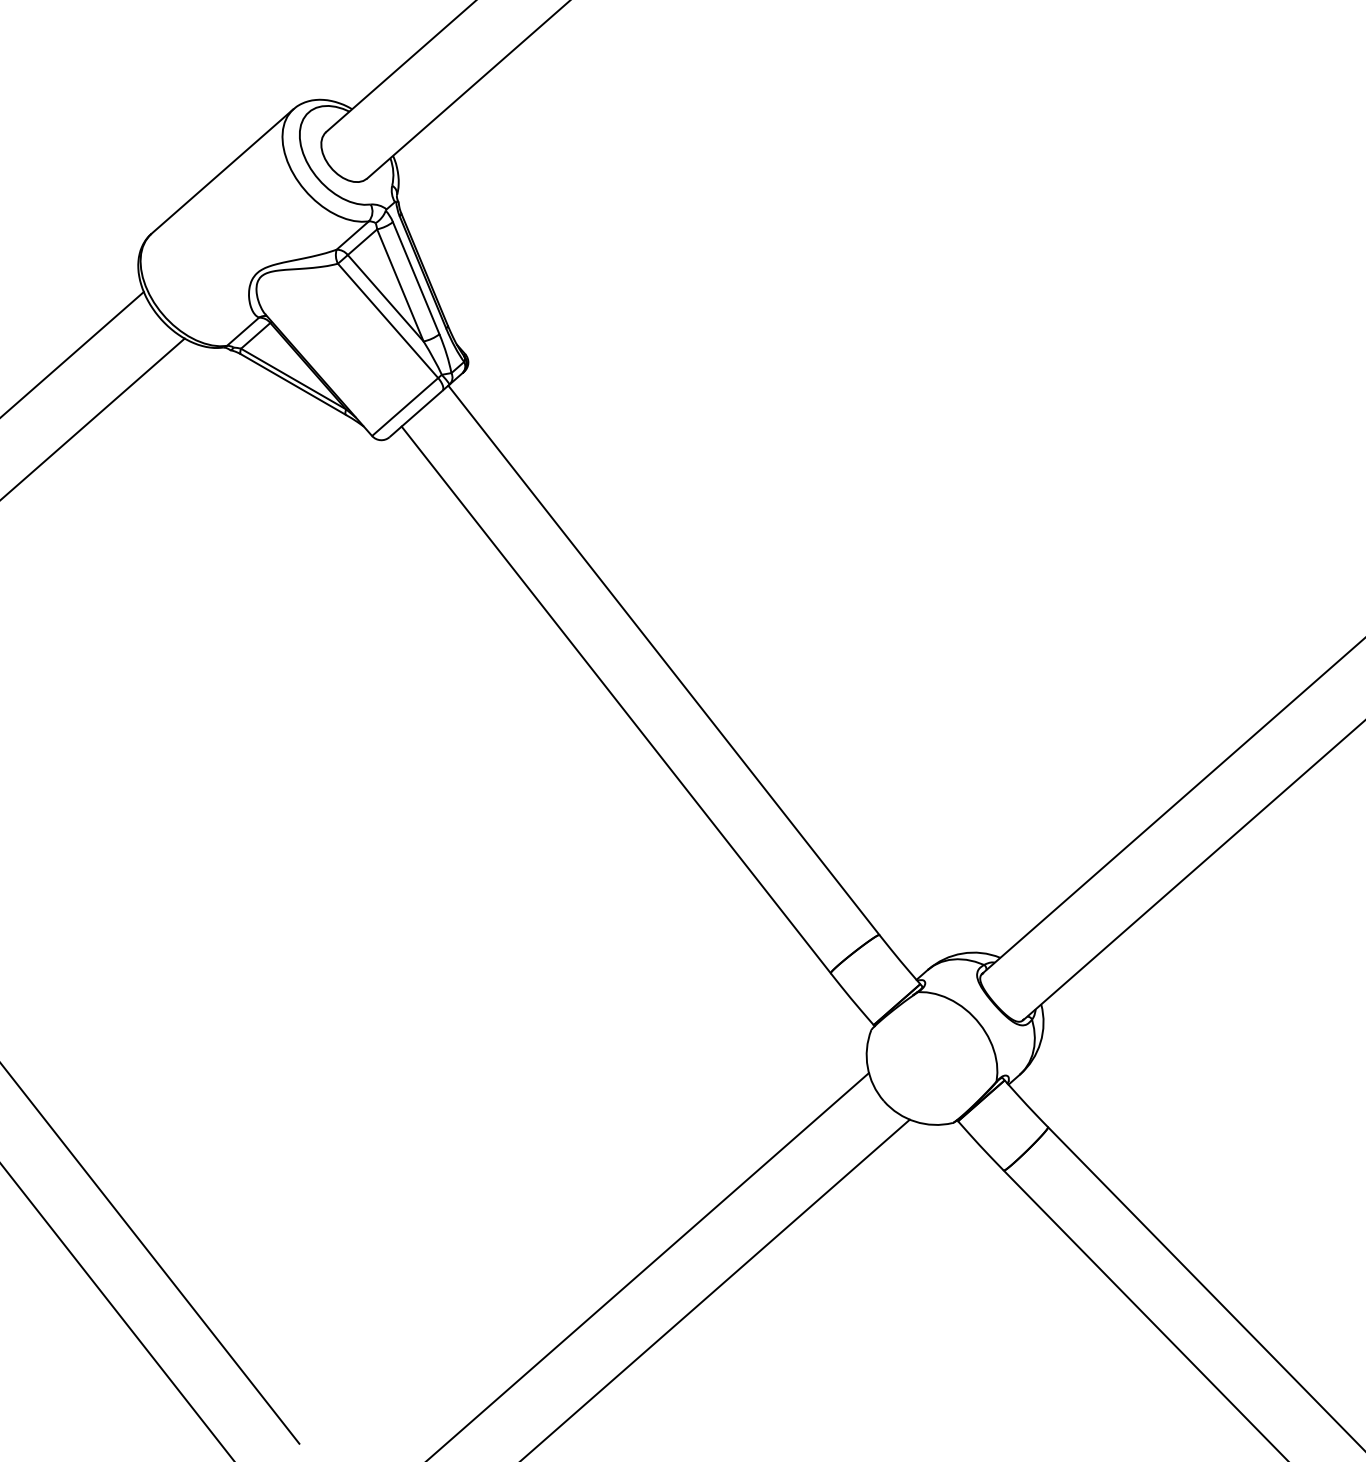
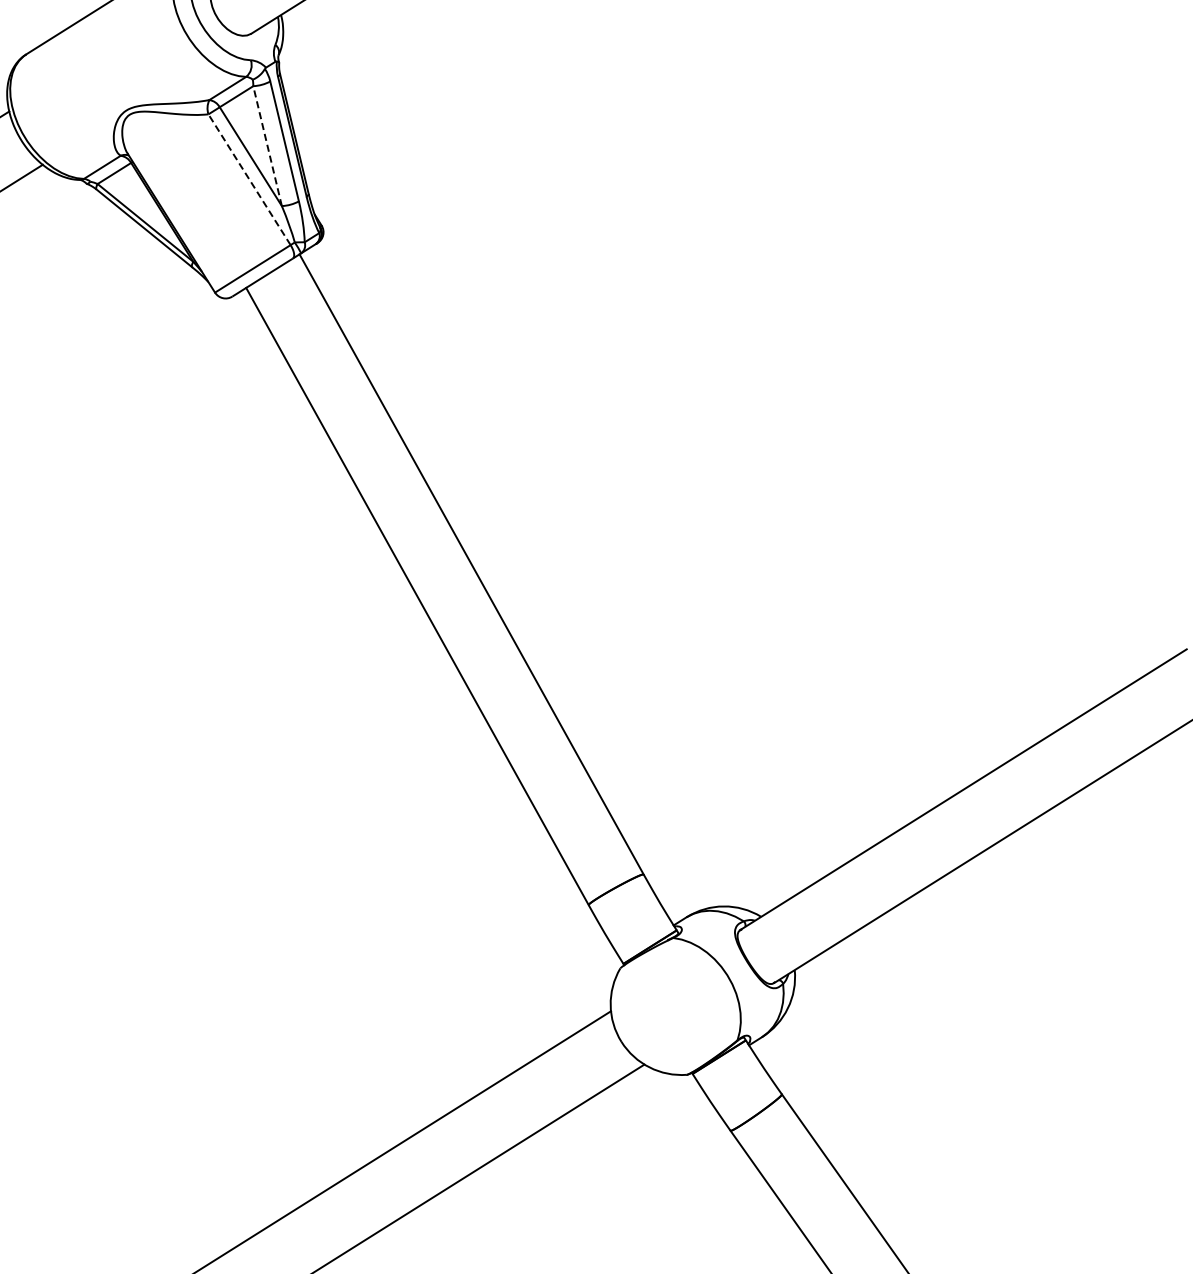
line: (400, 285) -> (267, 146), solid -> dashed
line: (387, 320) -> (249, 179), solid -> dashed

